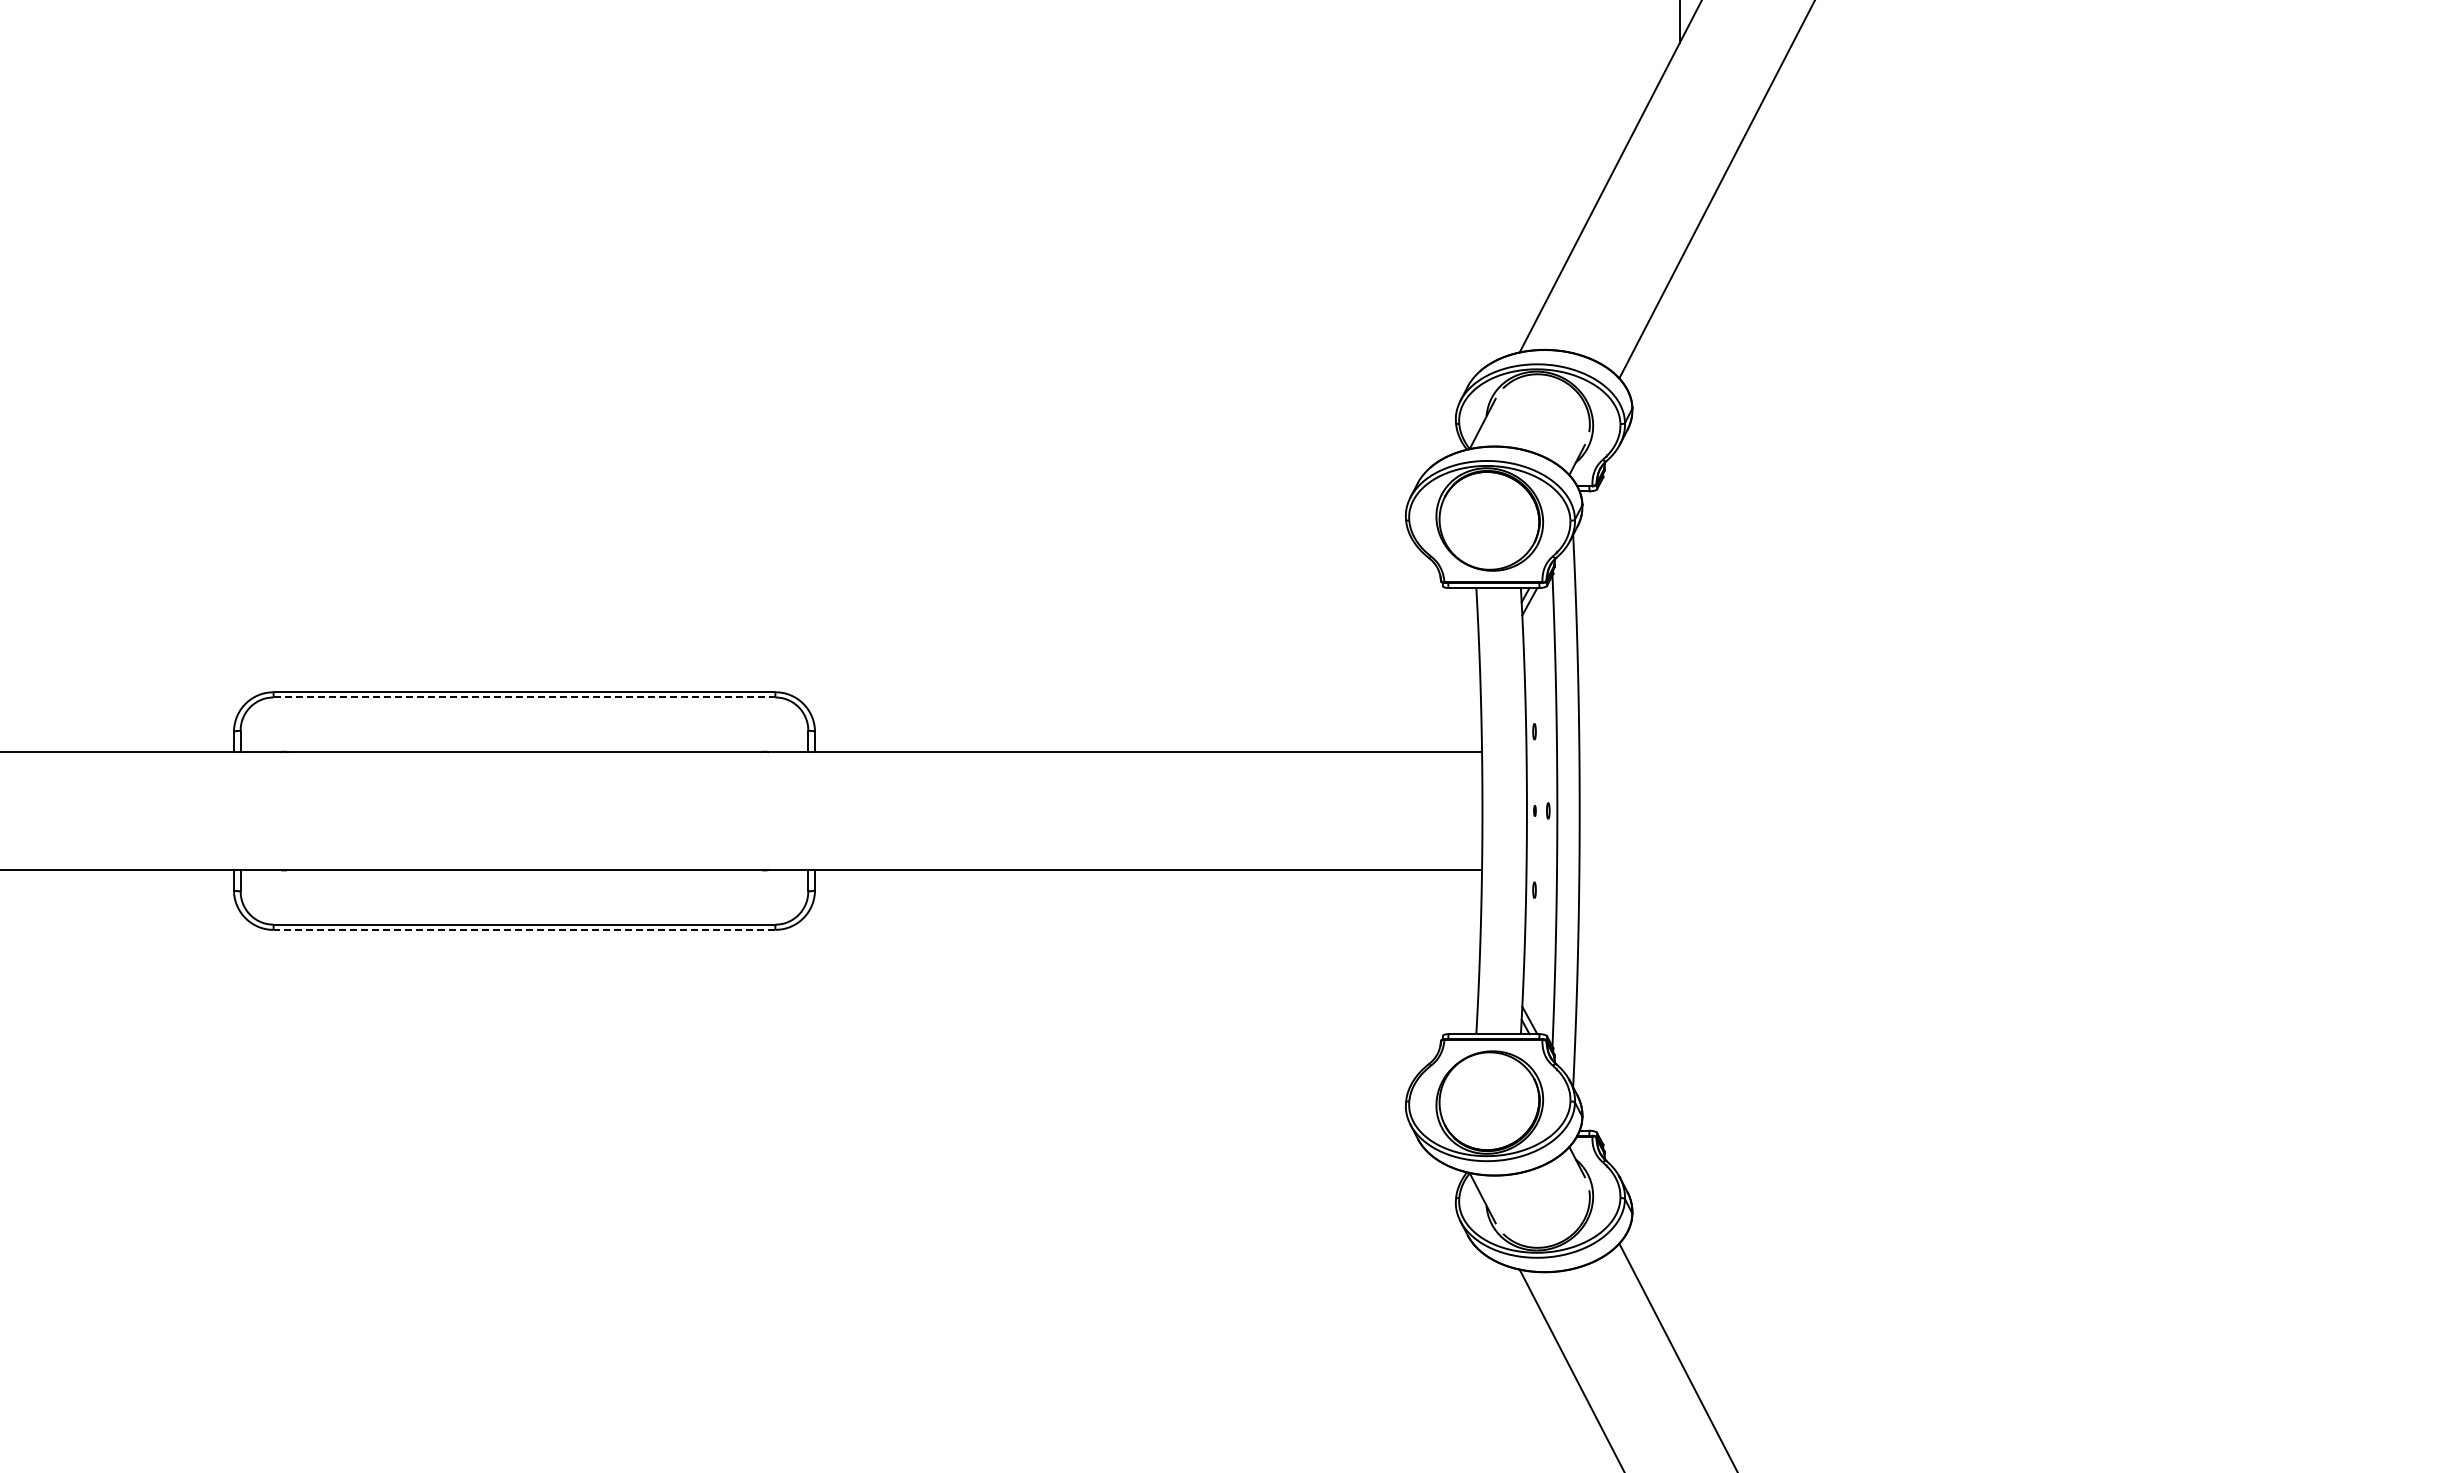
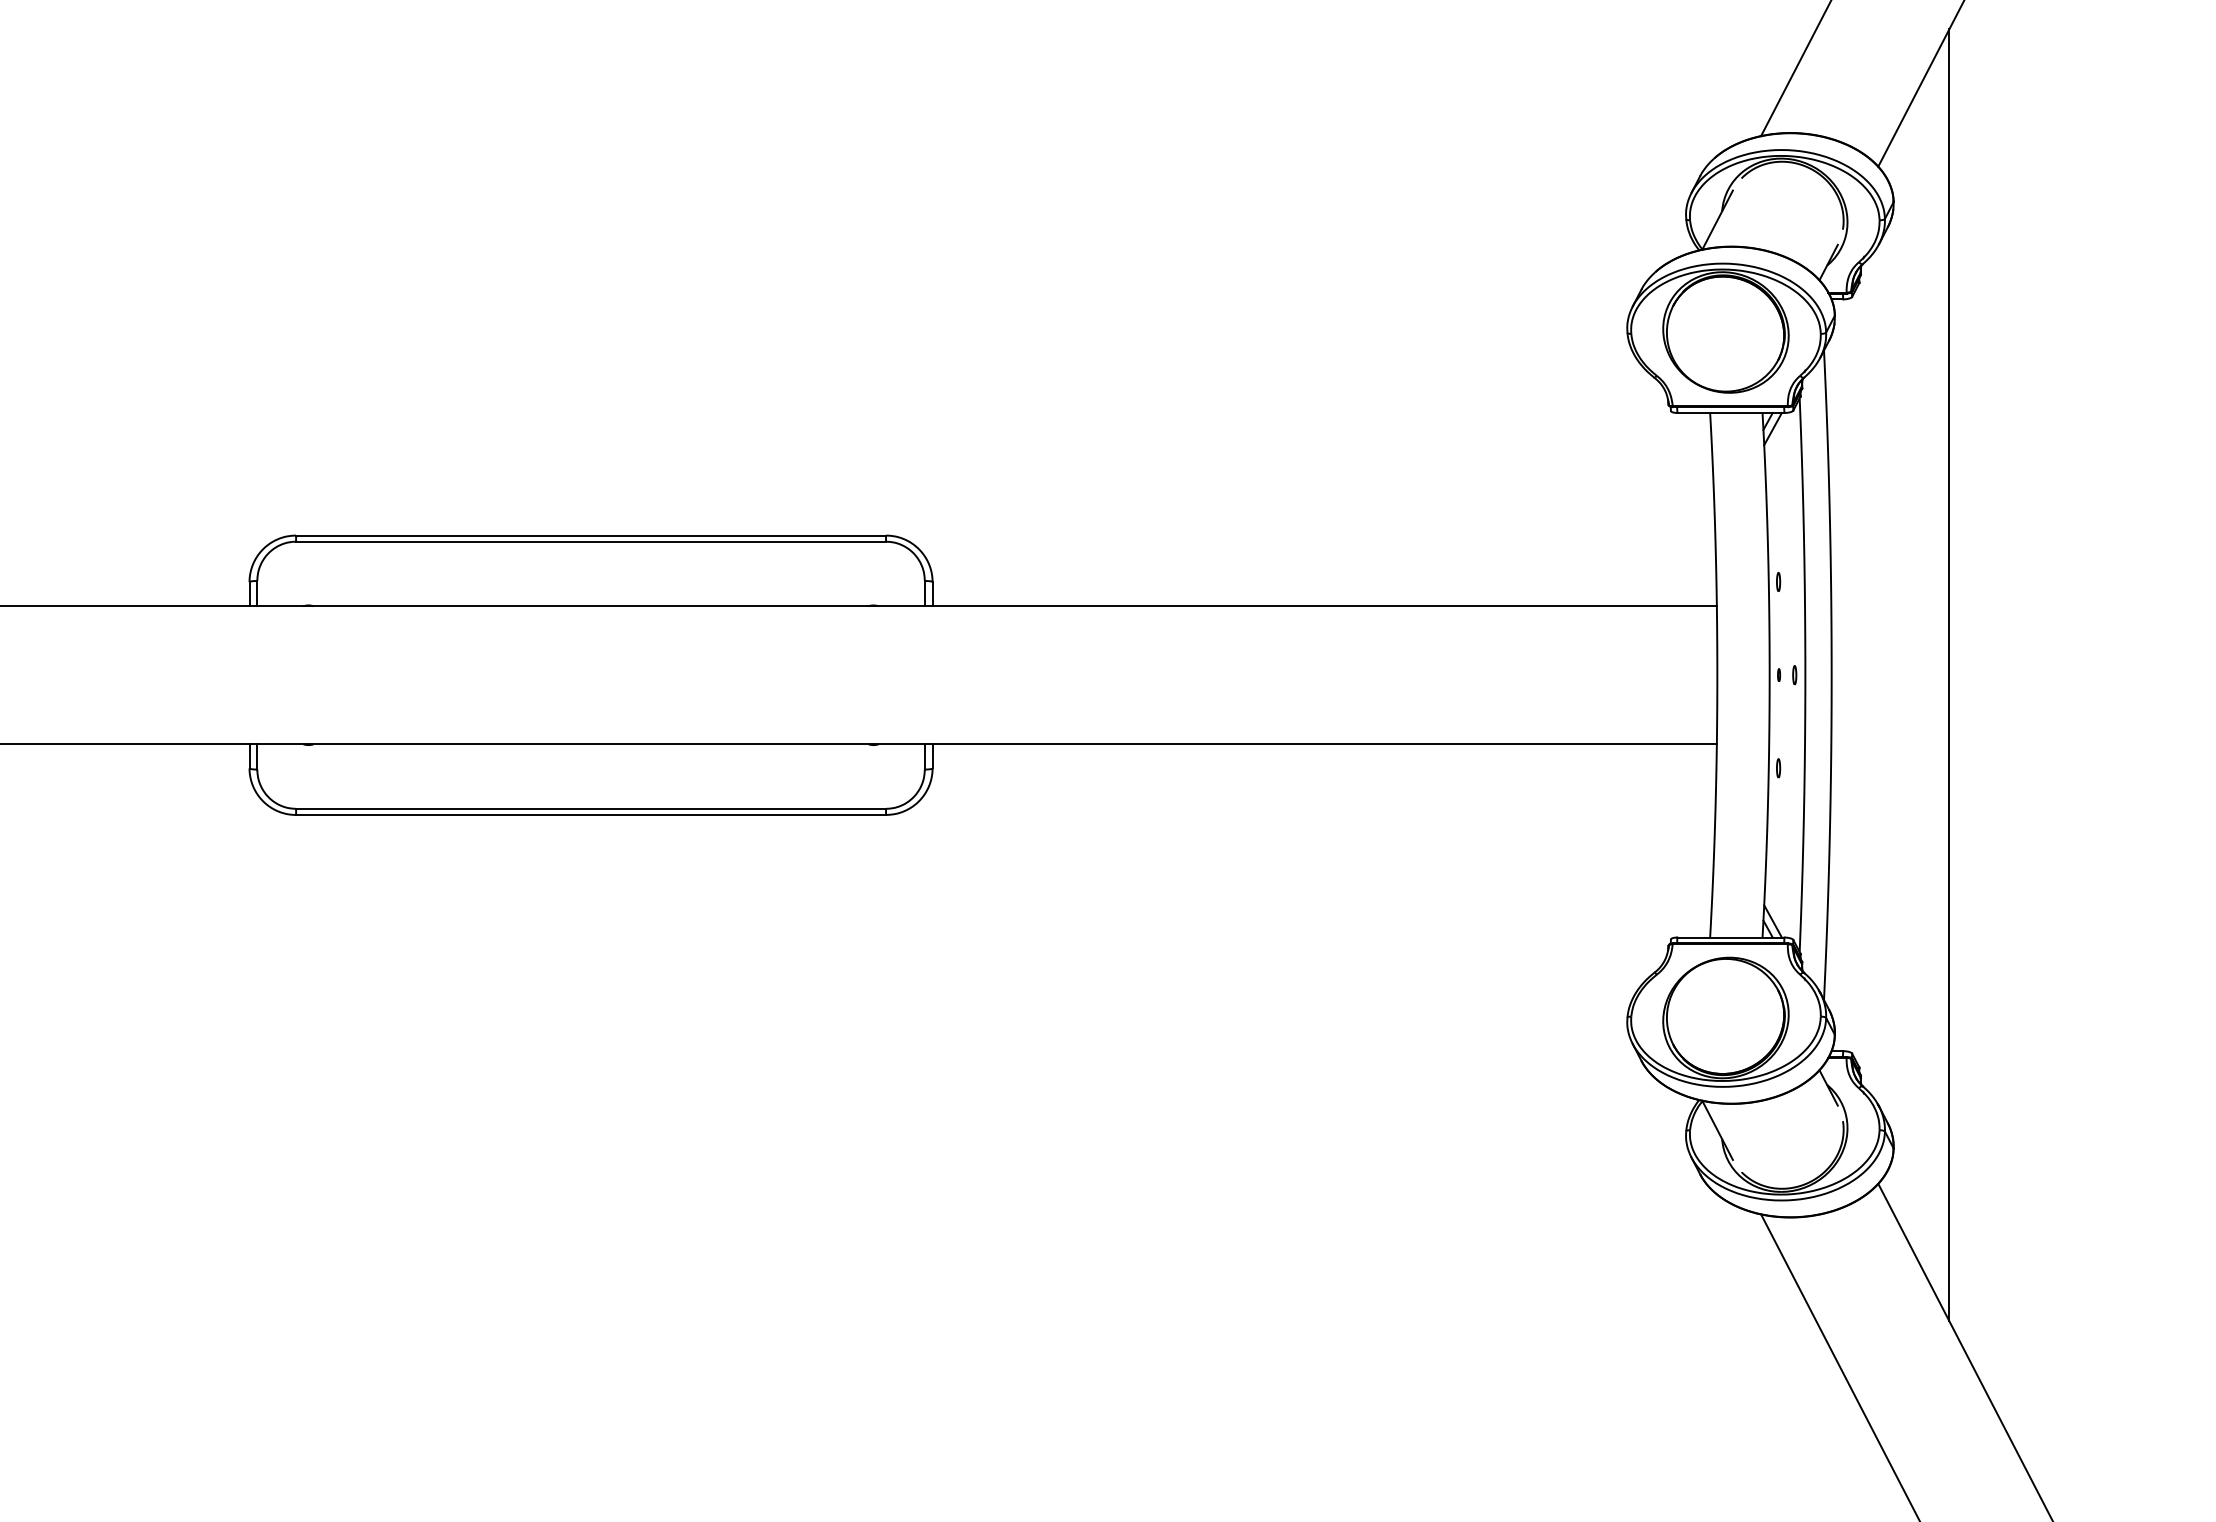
line: (524, 697) -> (591, 541), dashed -> solid
line: (1679, 810) -> (1949, 674), added
line: (524, 929) -> (591, 814), dashed -> solid

